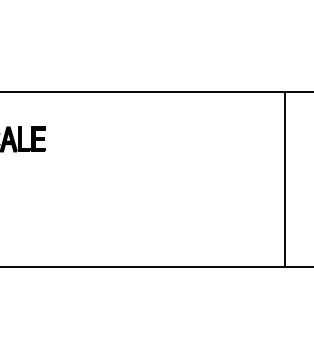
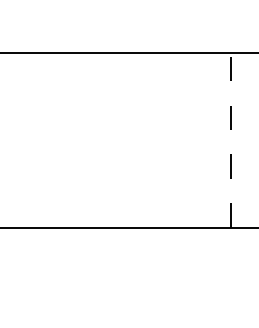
line: (284, 179) -> (230, 140), solid -> dashed

